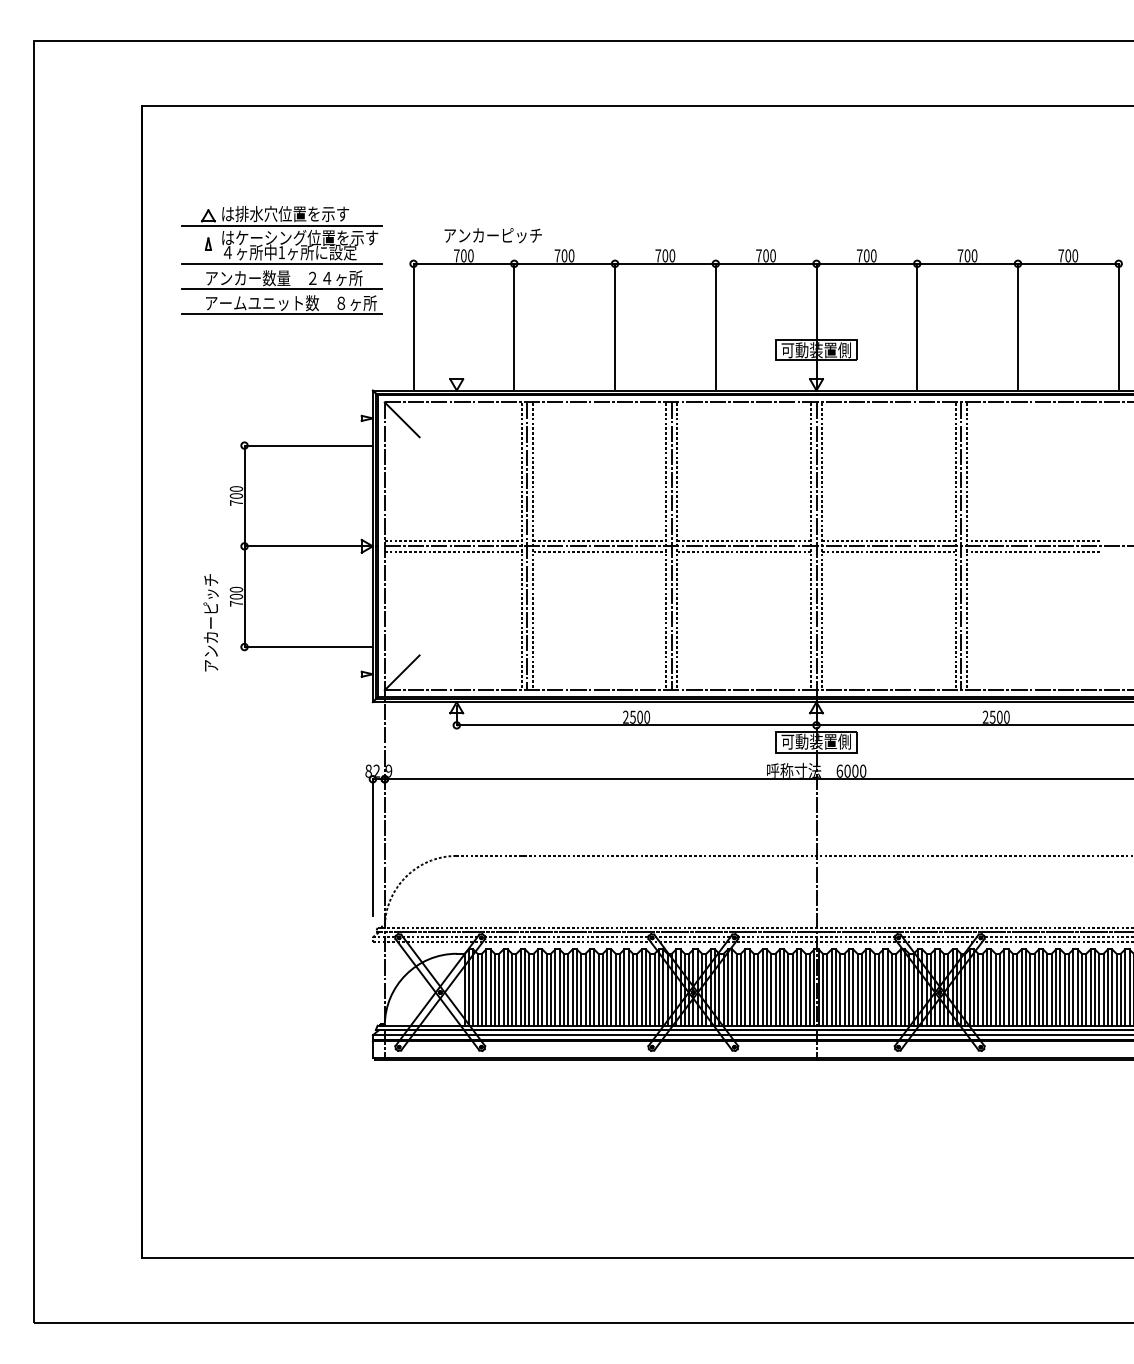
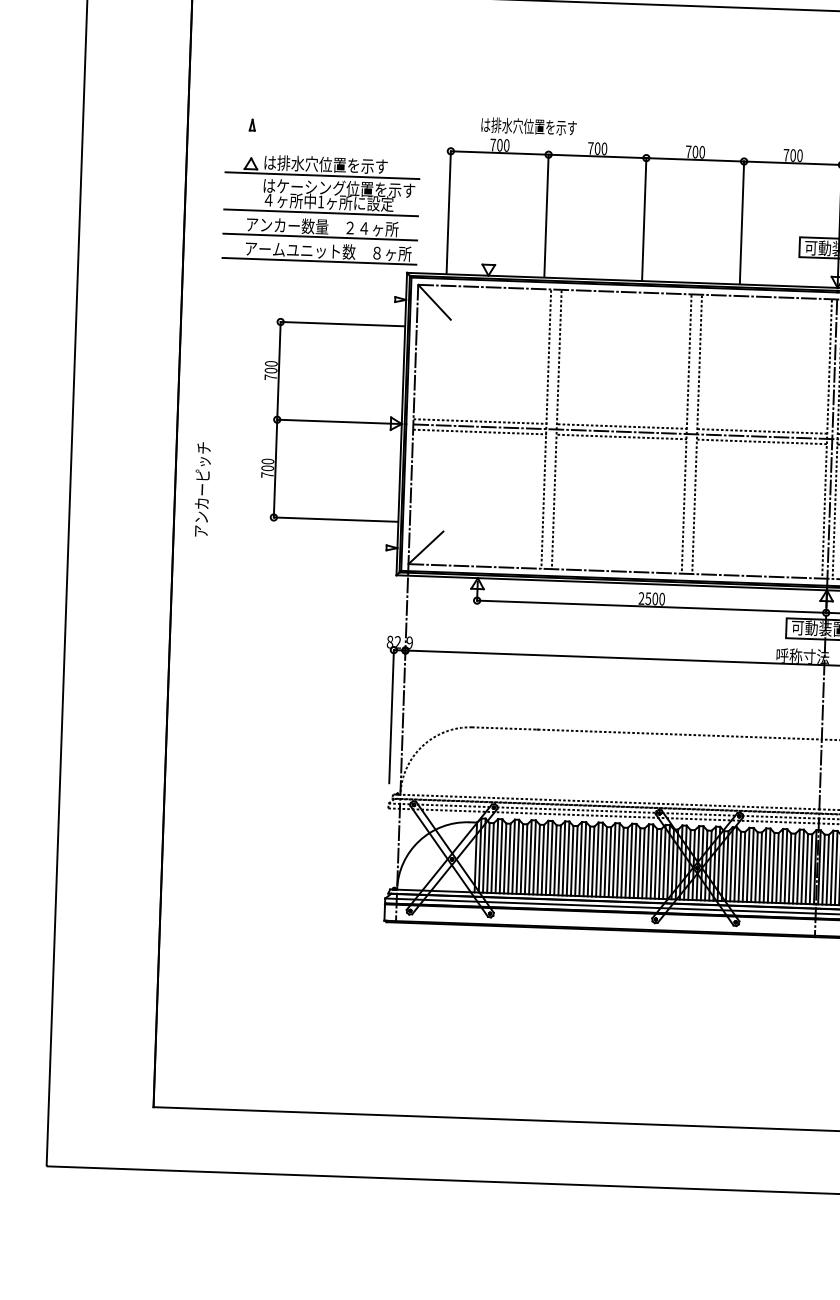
text: (493, 235) -> (529, 126), アンカーピッチ -> は排水穴位置を示す
part: (281, 260) -> (320, 209), moved
line: (527, 546) -> (551, 429), removed
line: (671, 546) -> (691, 434), removed
text: (210, 622) -> (201, 489), moved

